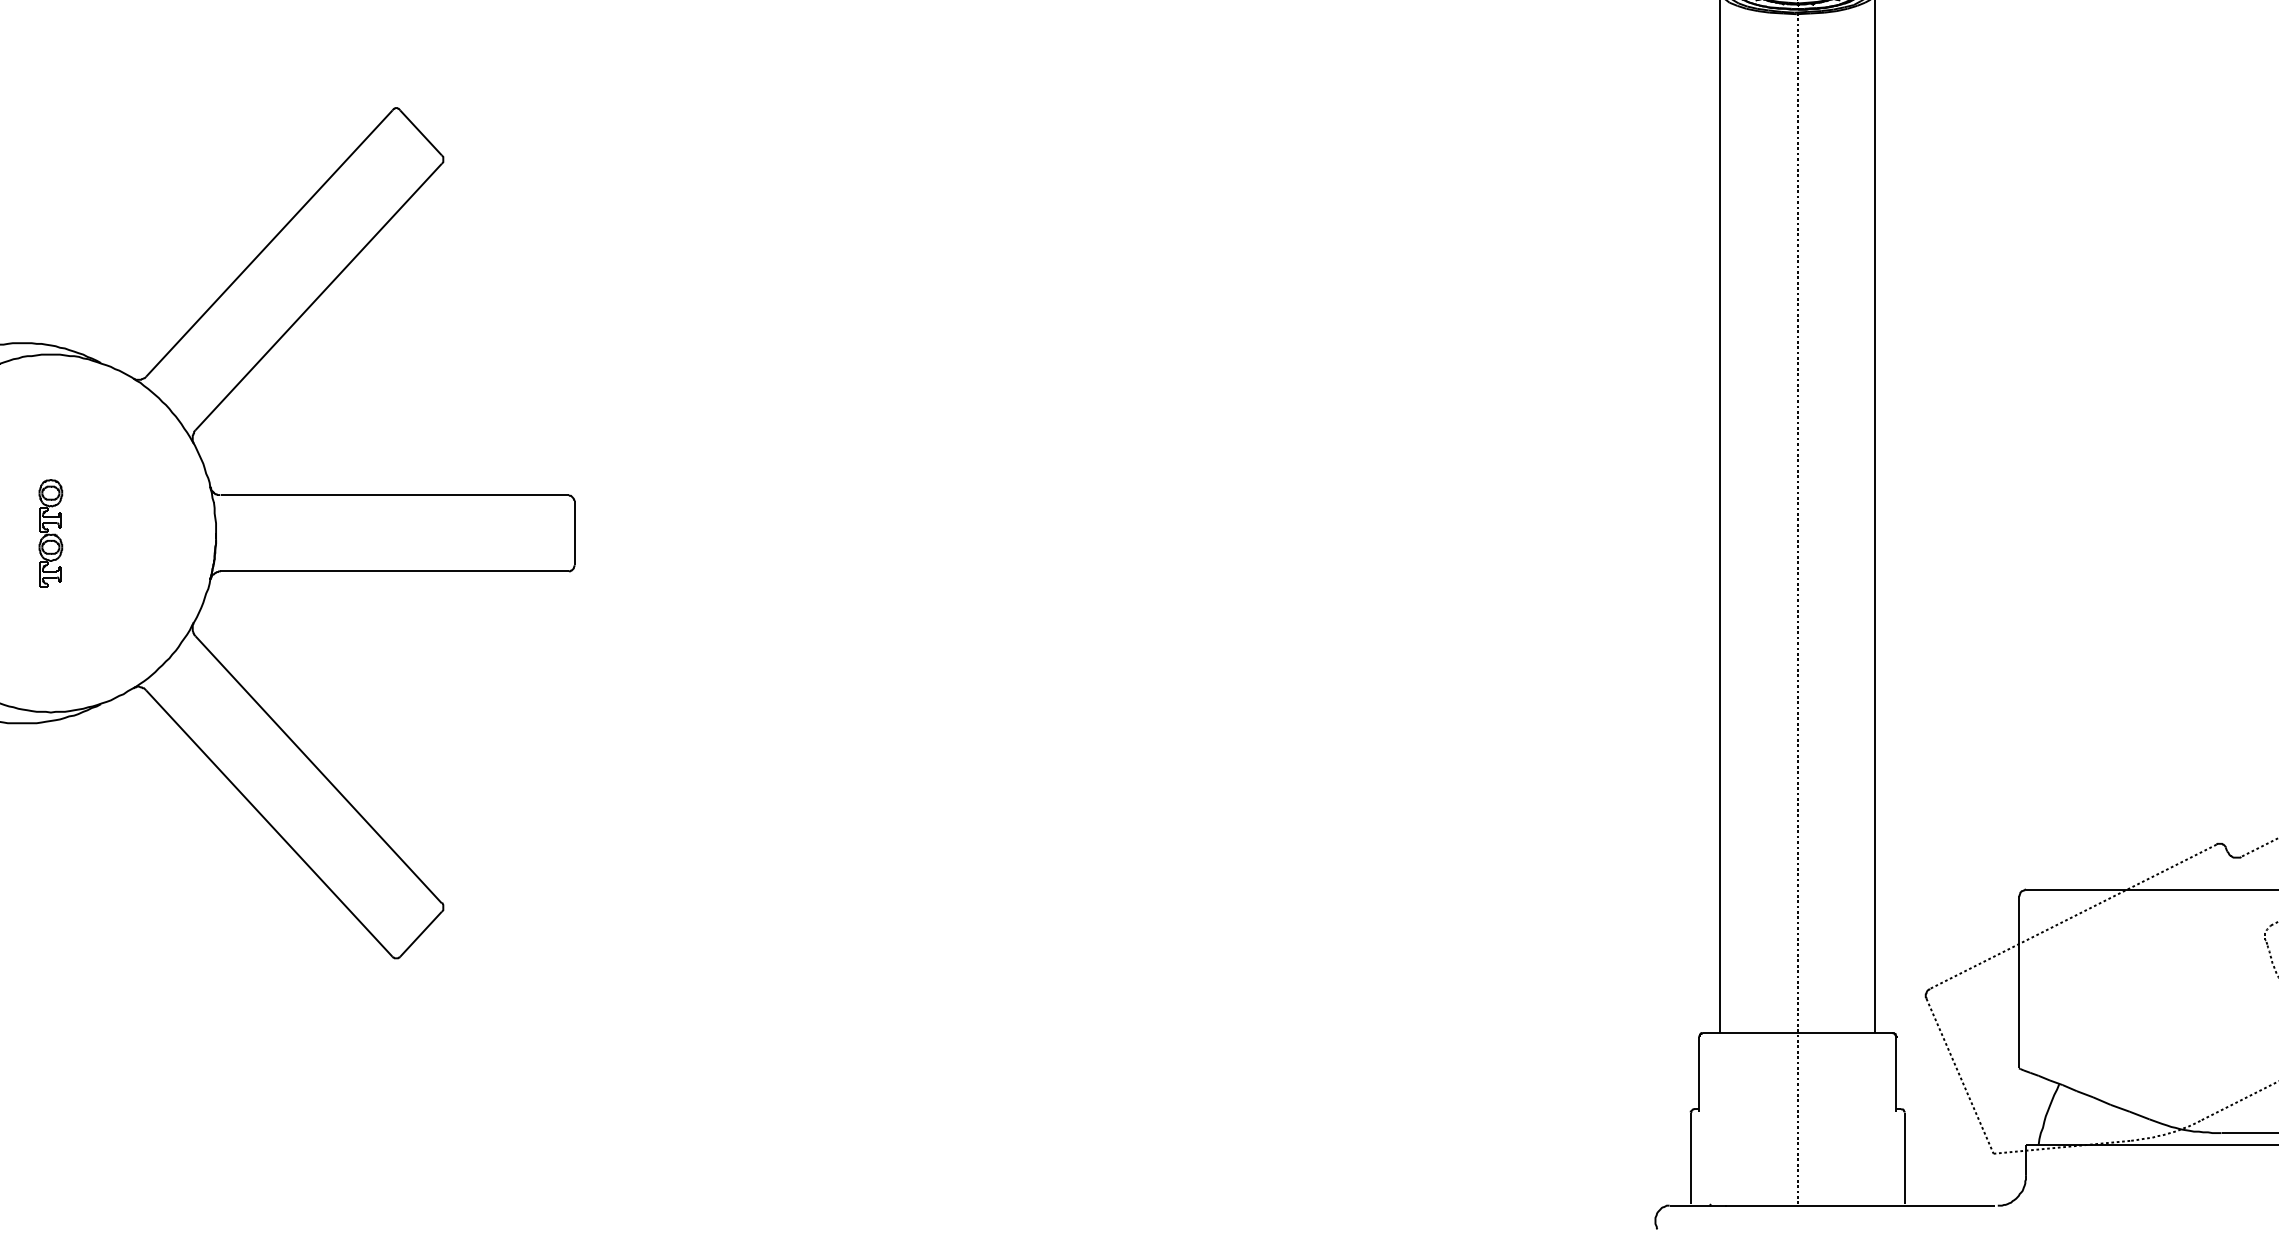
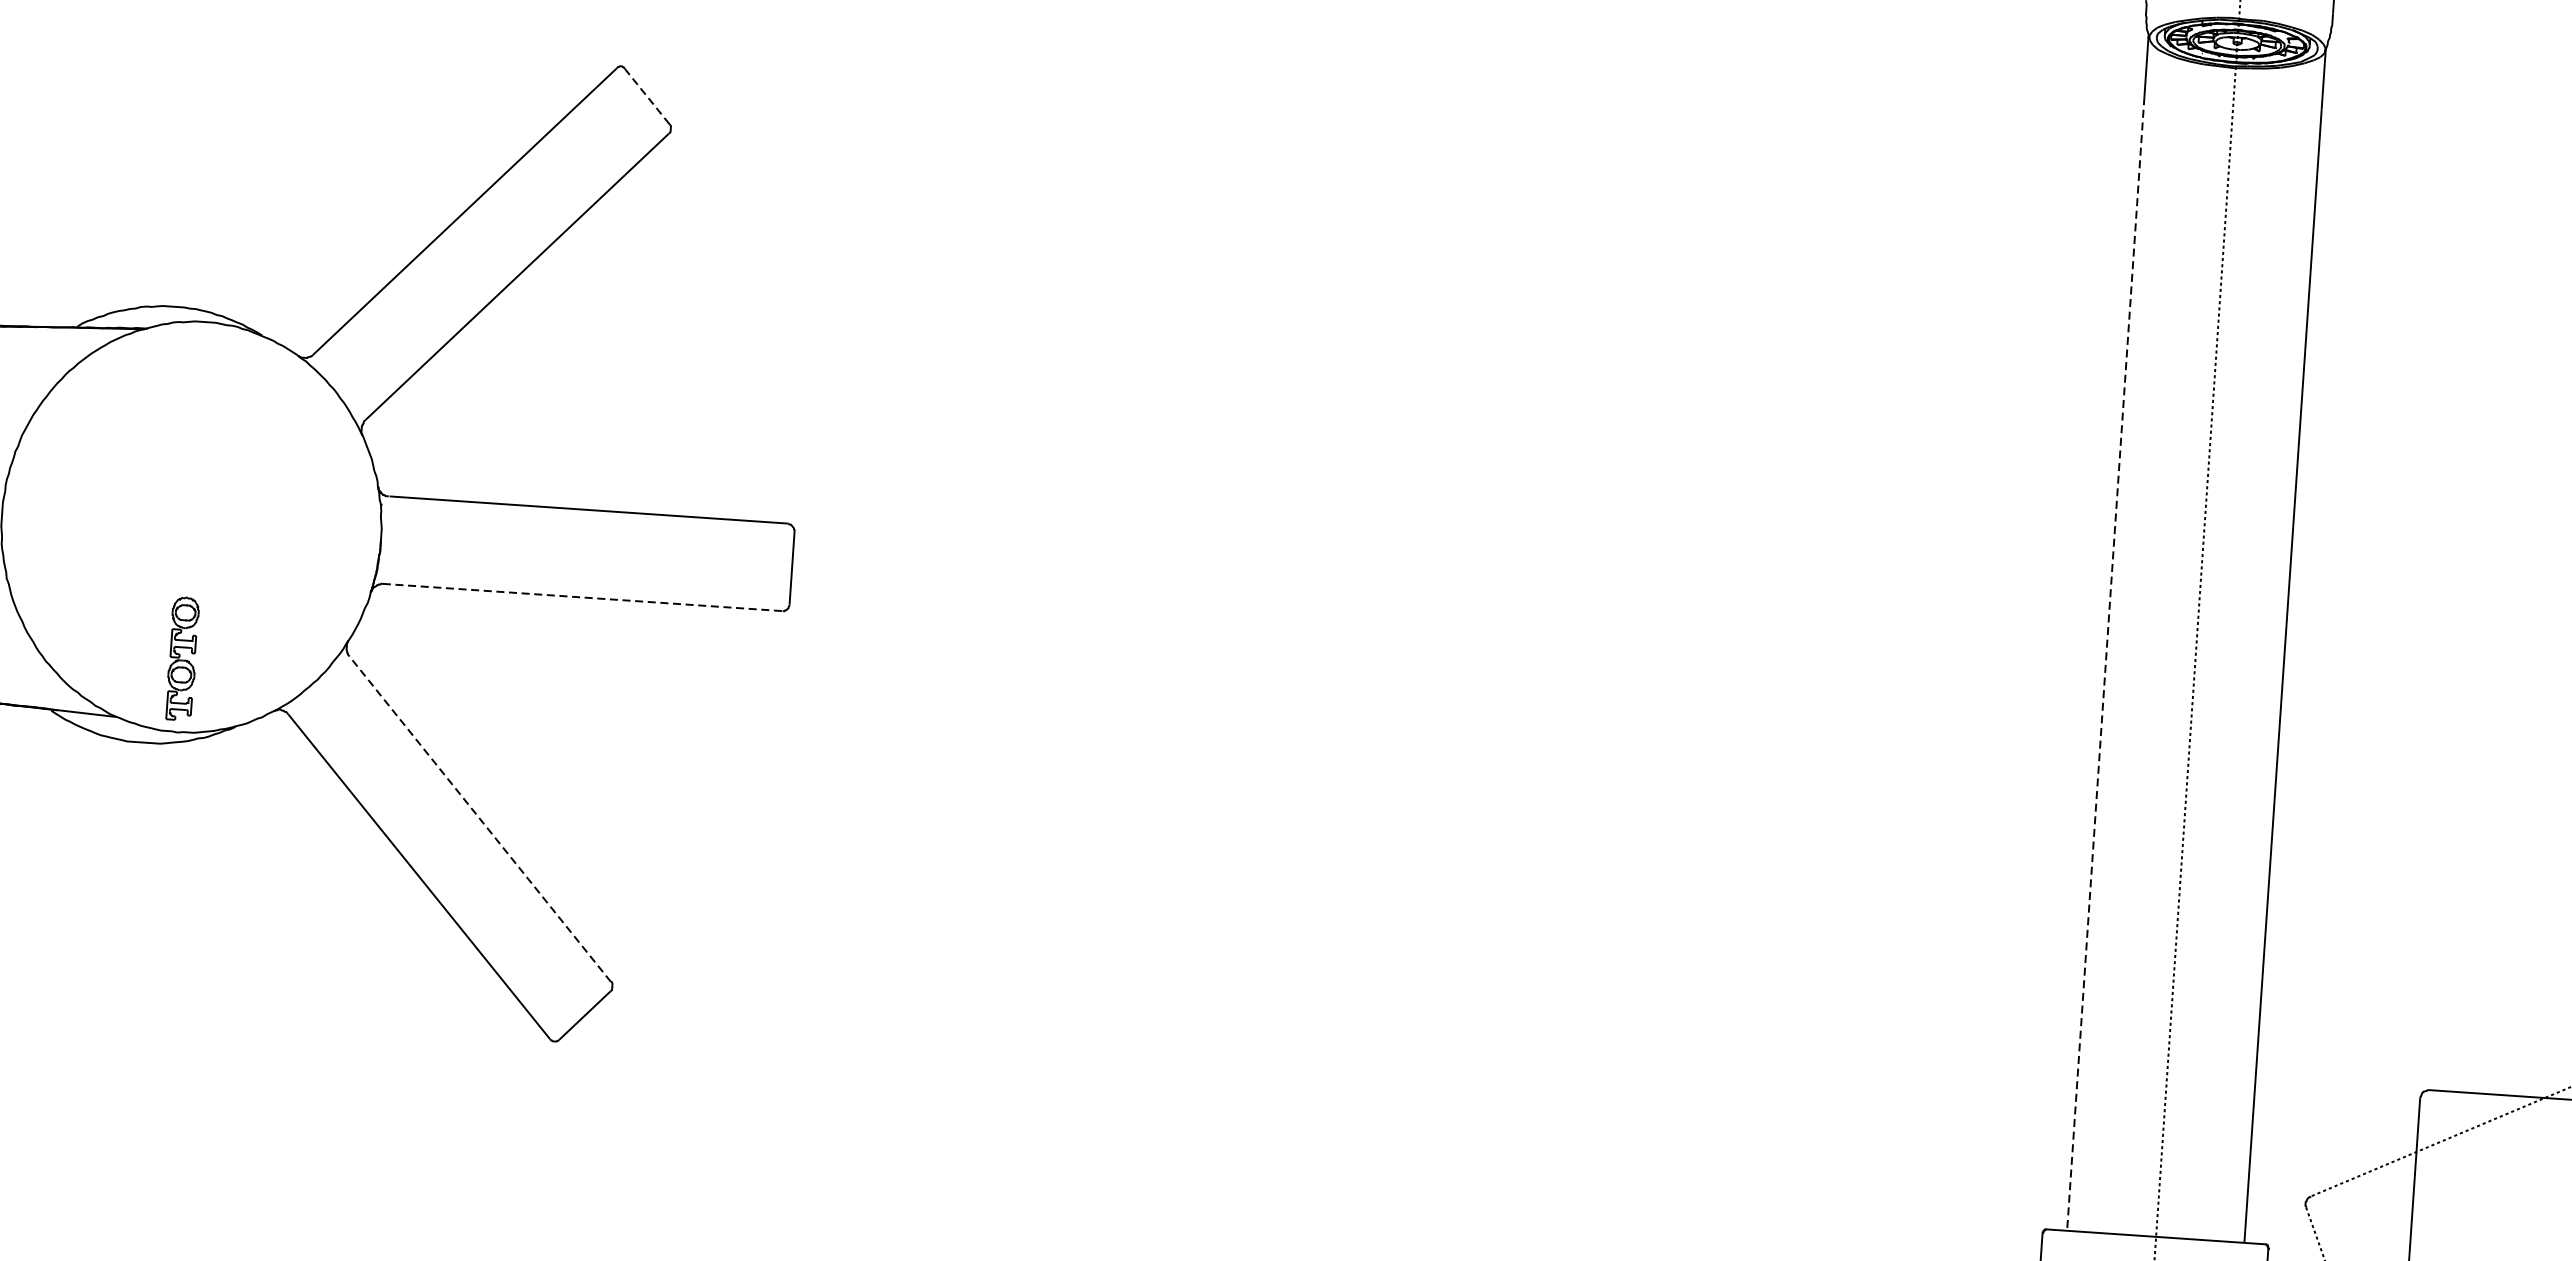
line: (421, 132) -> (647, 96), solid -> dashed
part: (50, 533) -> (182, 659), moved
line: (1720, 539) -> (2105, 664), solid -> dashed
line: (395, 571) -> (583, 597), solid -> dashed
line: (318, 769) -> (479, 818), solid -> dashed

